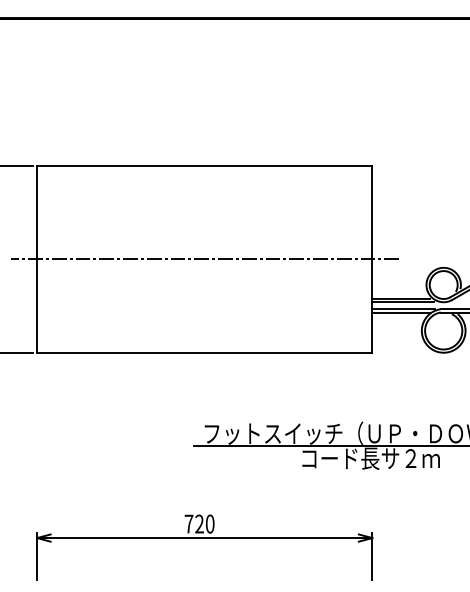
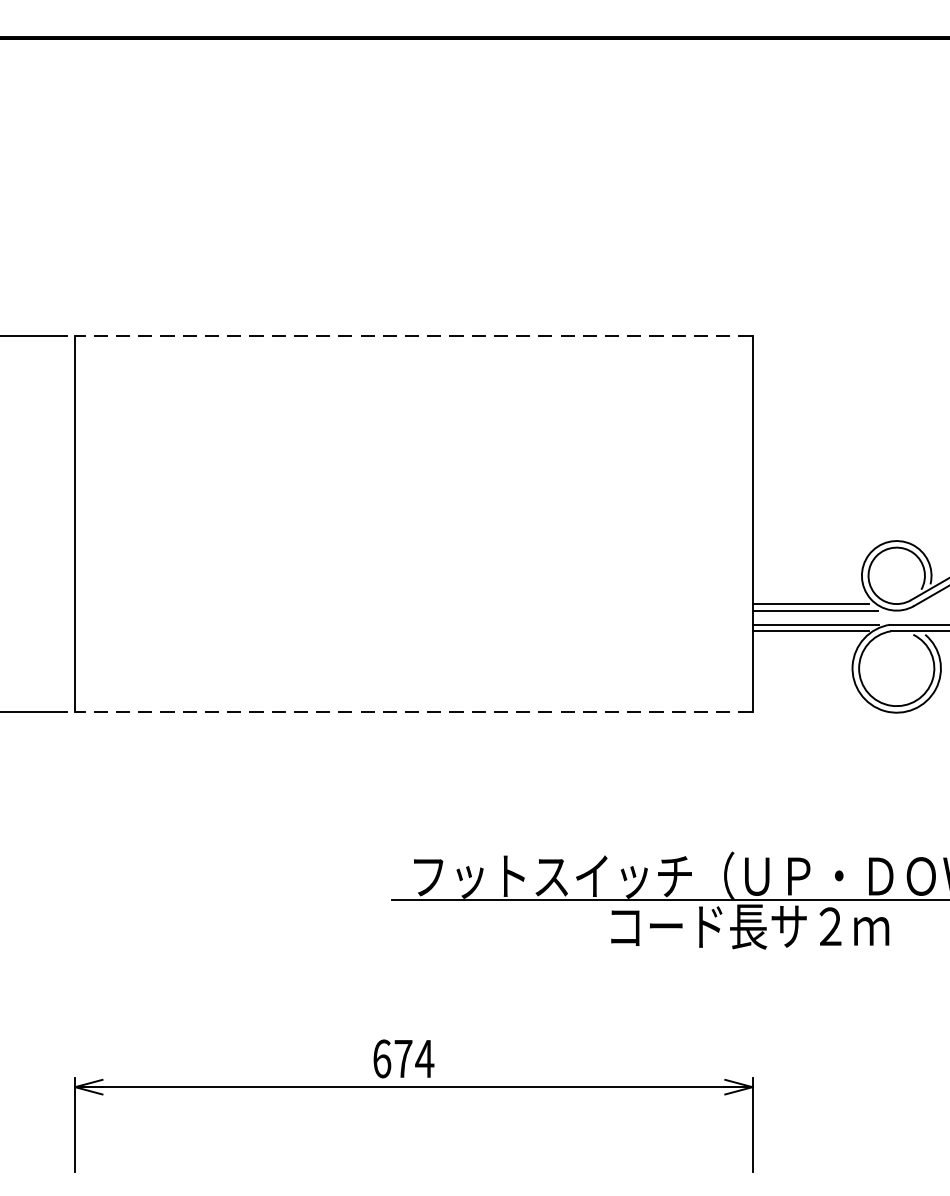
line: (204, 166) -> (413, 336), solid -> dashed
line: (205, 259) -> (415, 524), removed
line: (204, 352) -> (413, 712), solid -> dashed
text: (199, 523) -> (403, 1057), 720 -> 674

